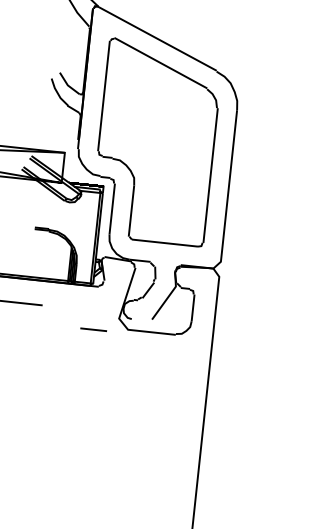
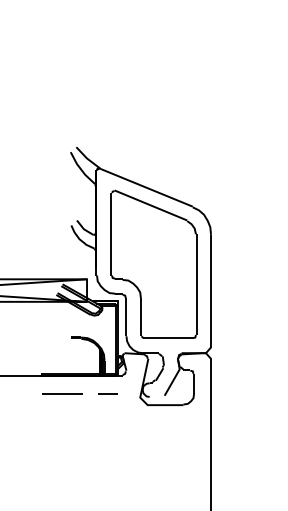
line: (92, 329) -> (107, 393), moved

